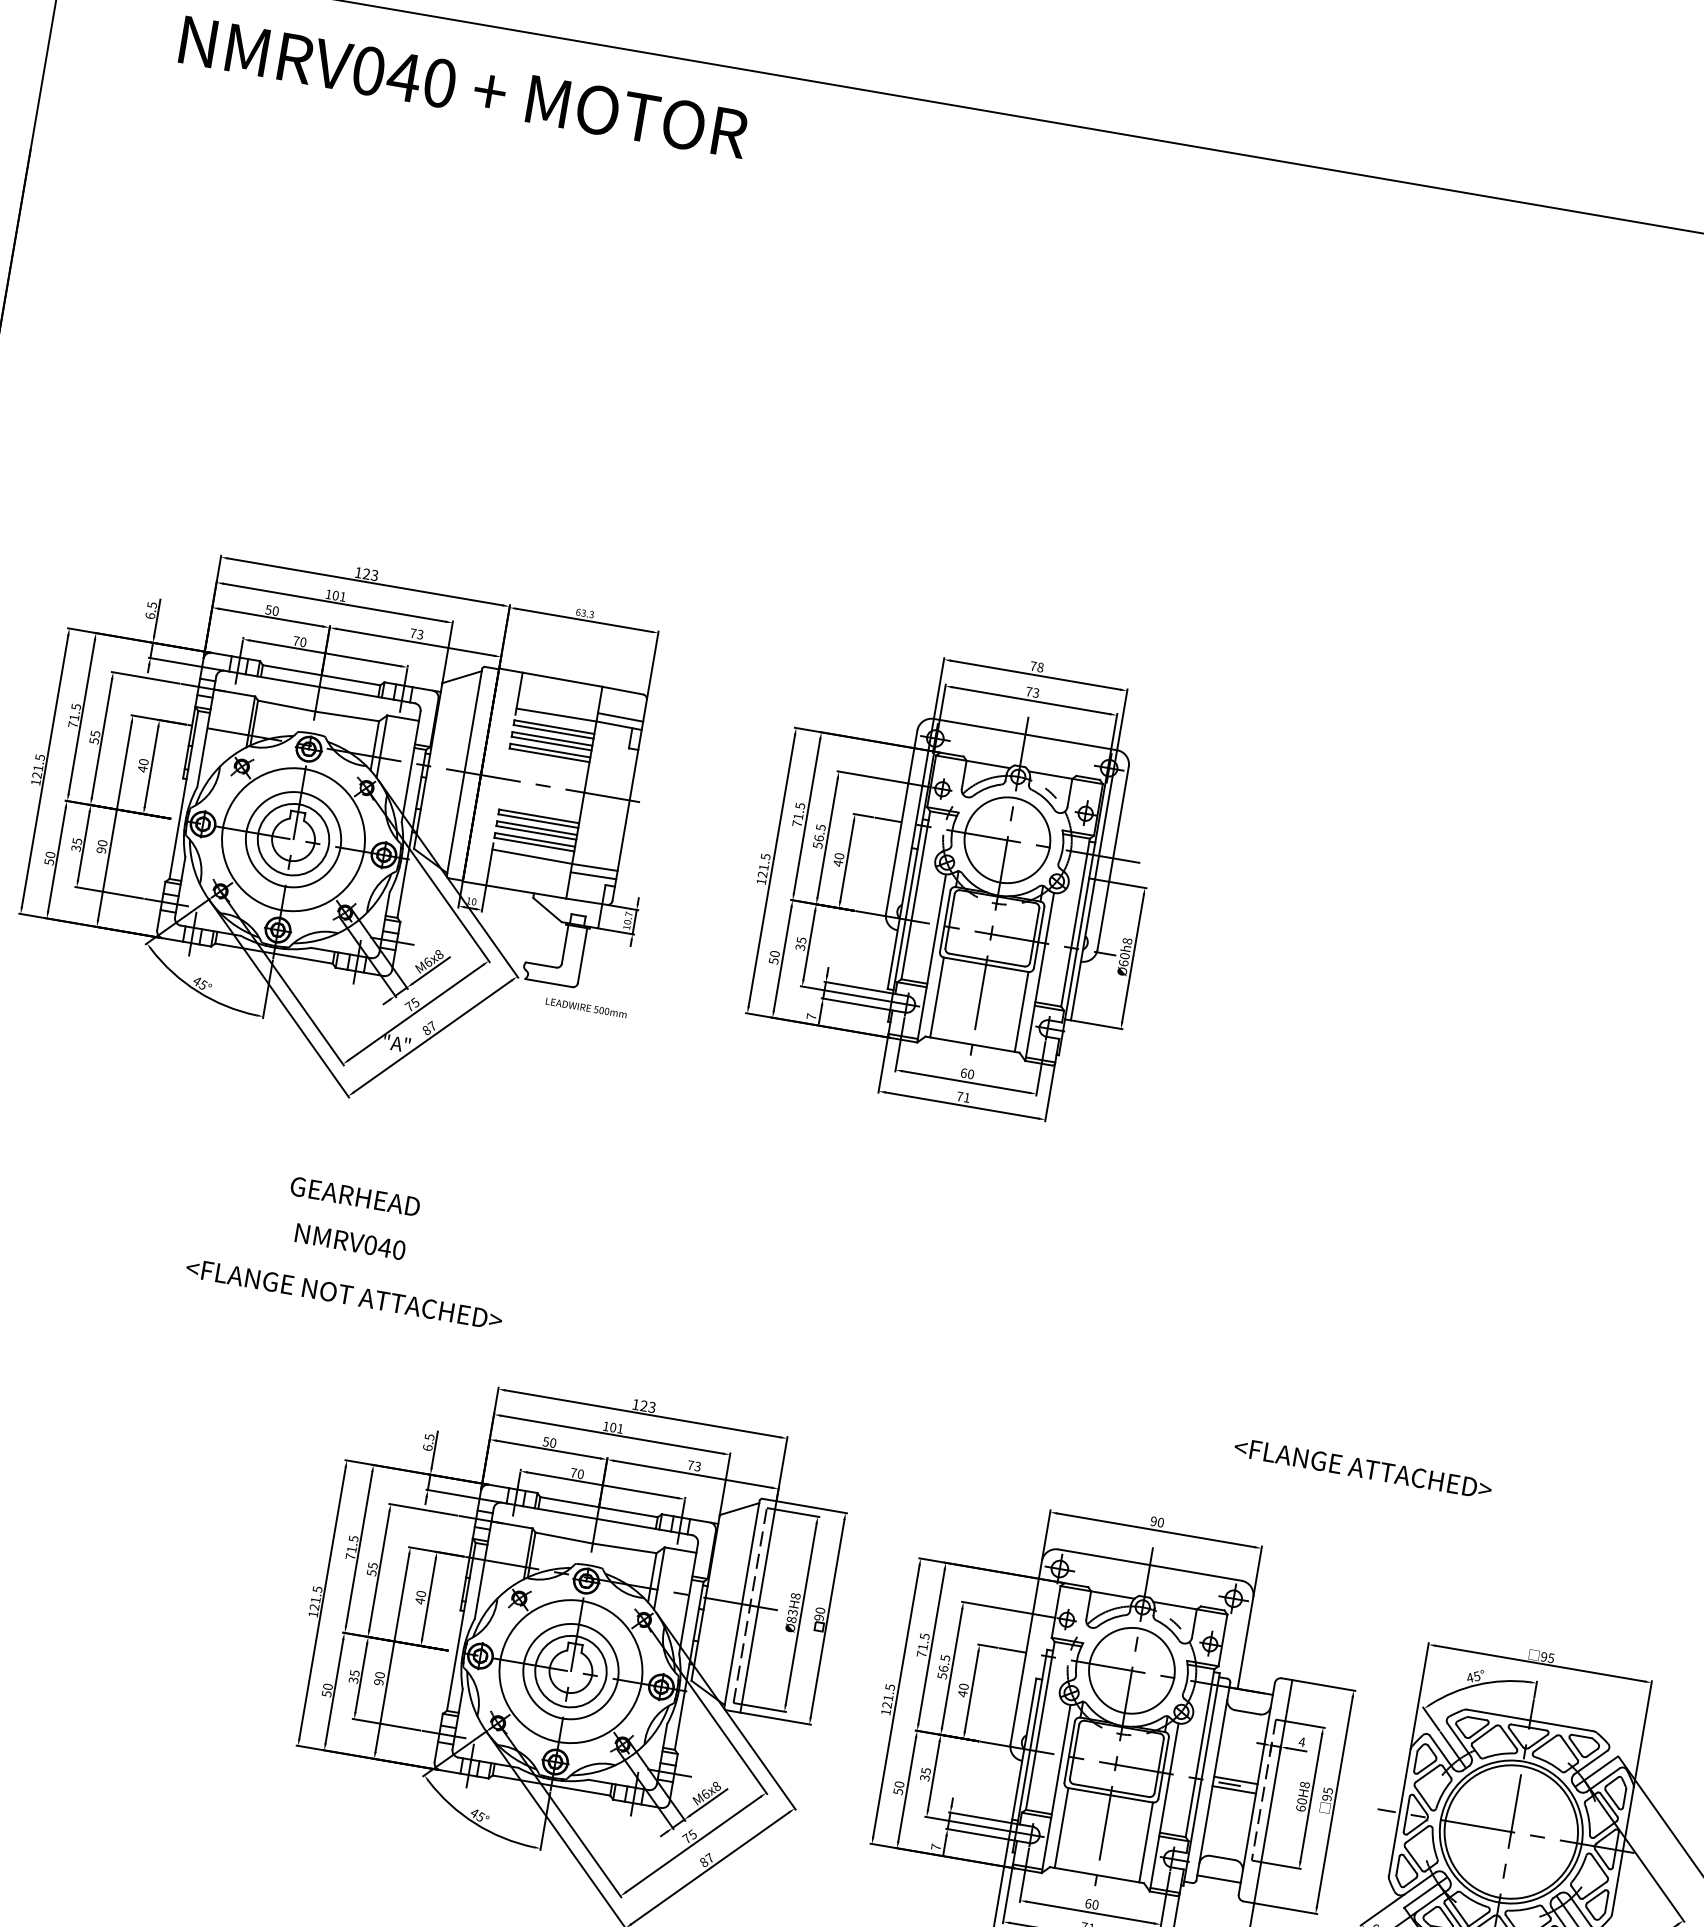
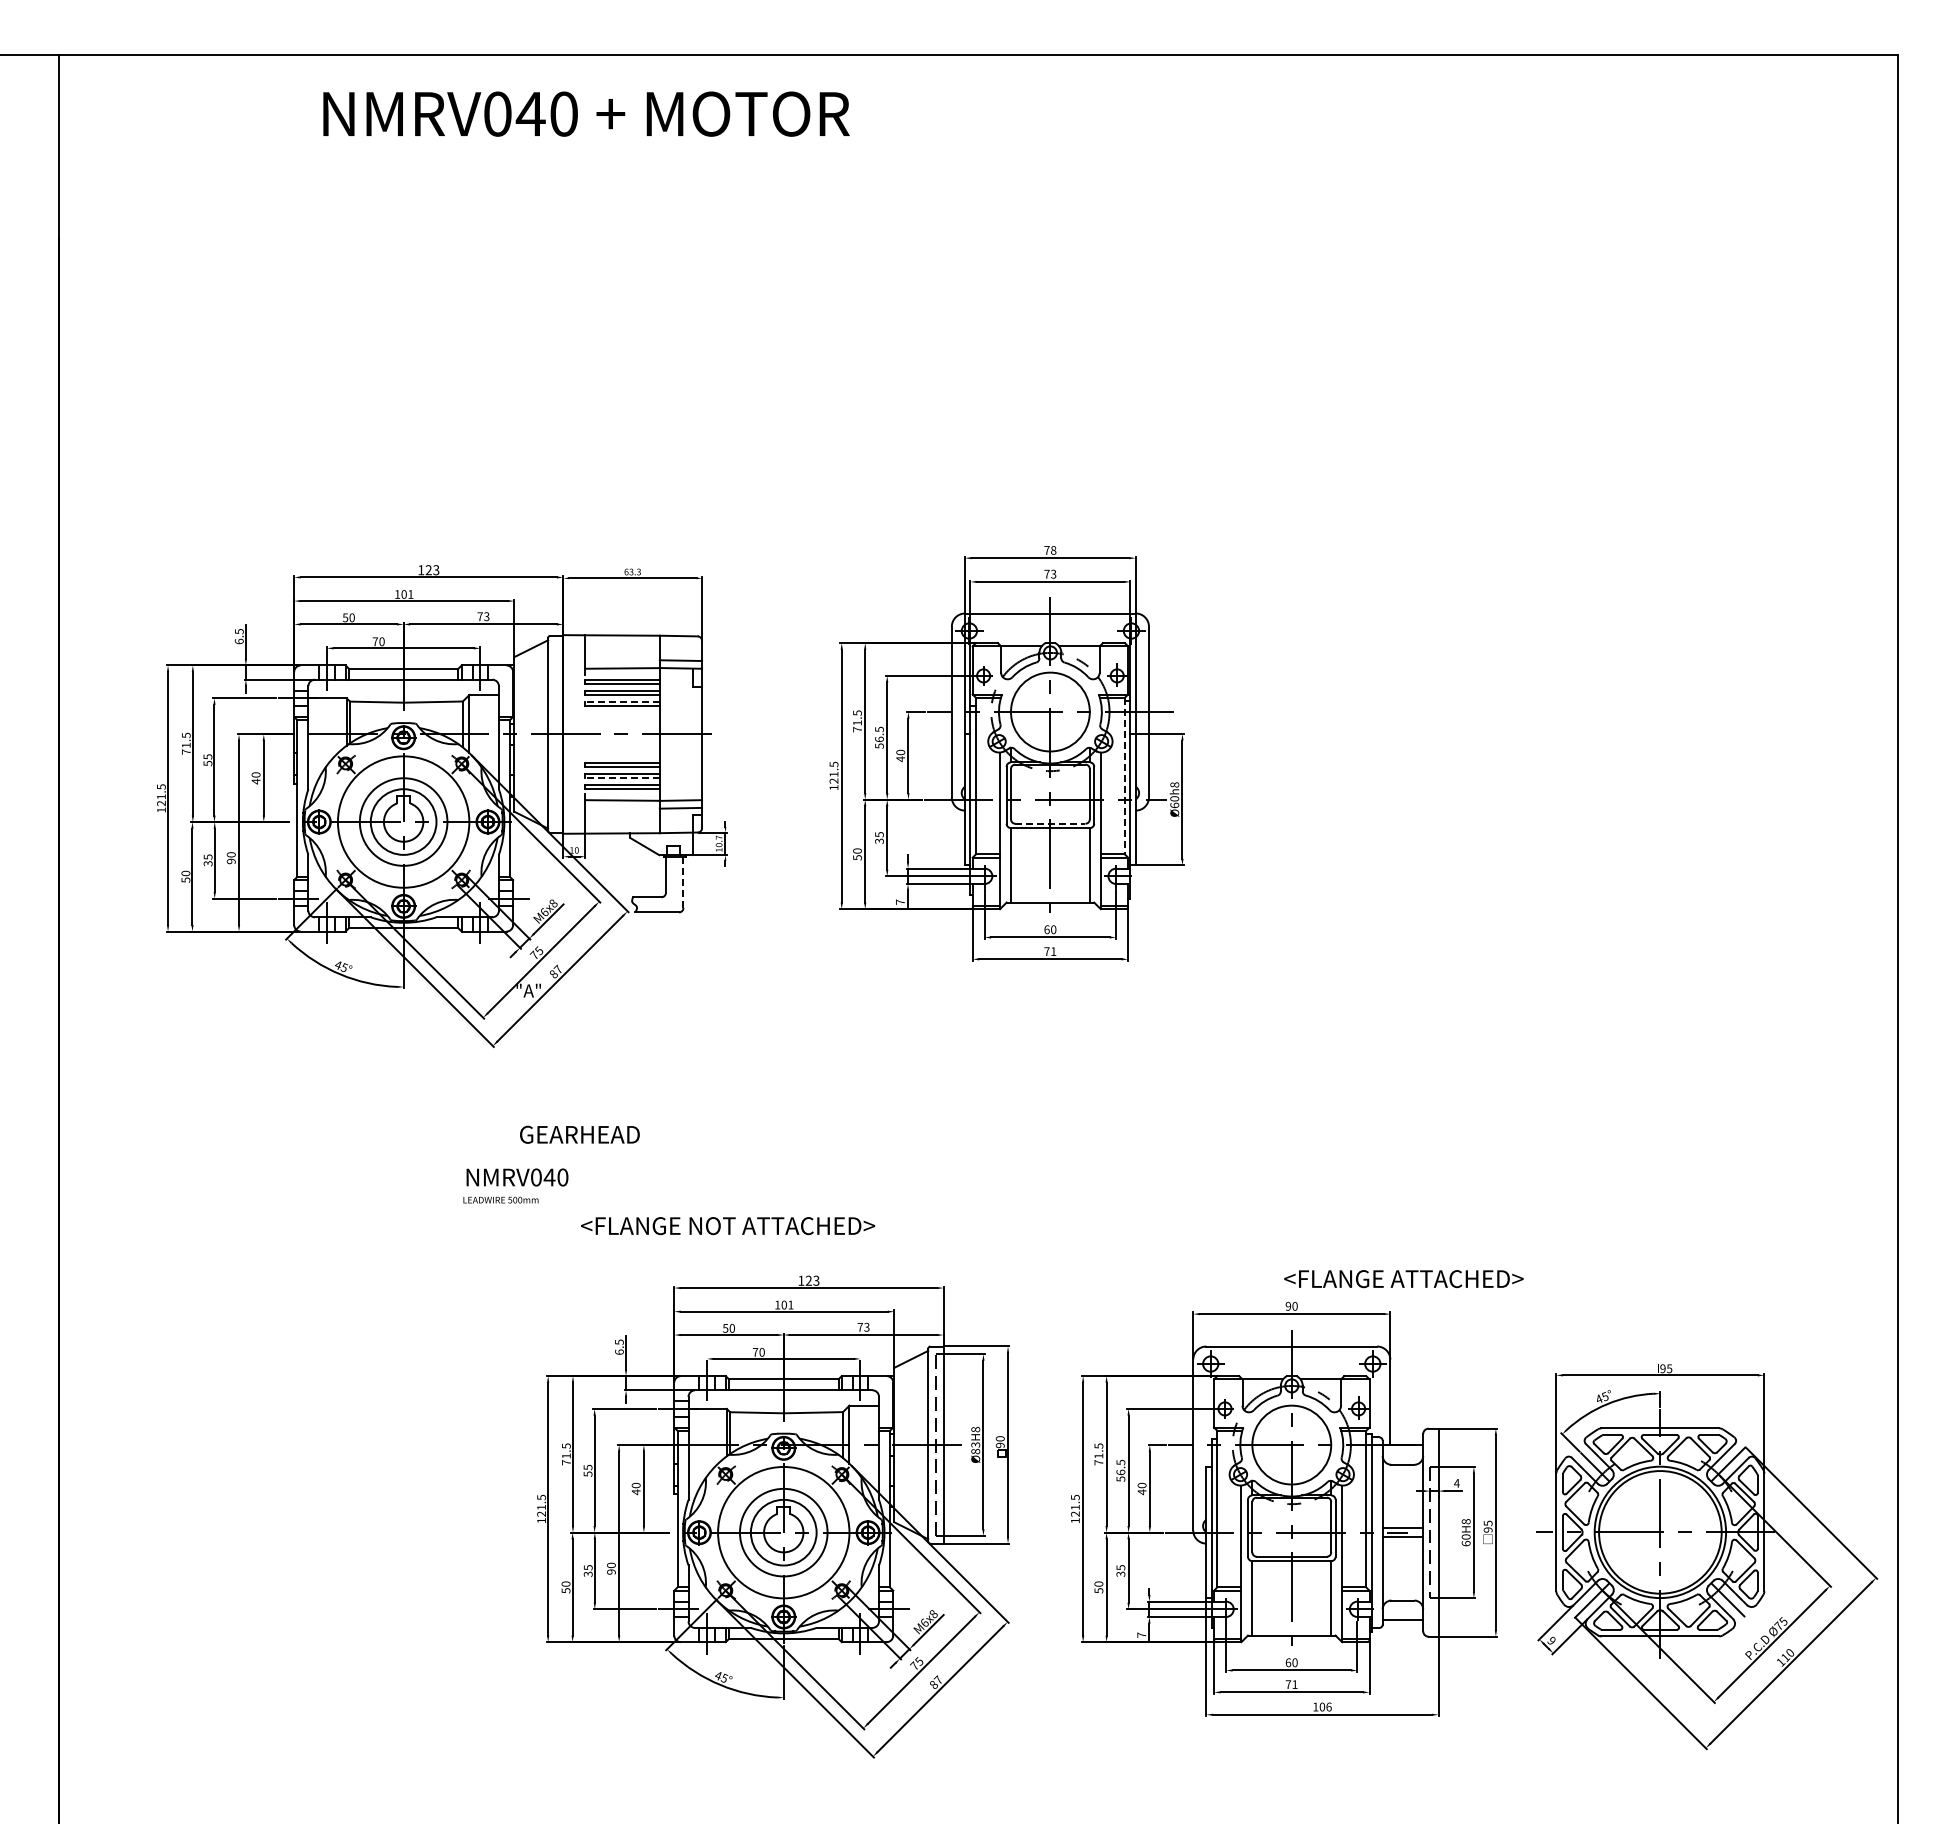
text: (464, 86) -> (586, 113), moved
line: (550, 750) -> (622, 701), solid -> dashed
line: (536, 833) -> (622, 778), solid -> dashed
line: (1075, 922) -> (1124, 776), solid -> dashed
line: (582, 955) -> (683, 882), solid -> dashed
line: (987, 959) -> (1050, 823), solid -> dashed
text: (585, 1007) -> (500, 1199), moved
text: (354, 1196) -> (579, 1134), moved
text: (344, 1294) -> (728, 1226), moved
text: (1362, 1468) -> (1403, 1279), moved

